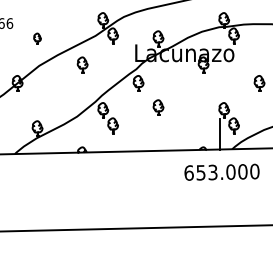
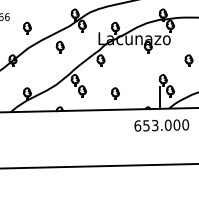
part: (37, 38) -> (27, 28), size x1.43
part: (158, 107) -> (115, 93), moved

